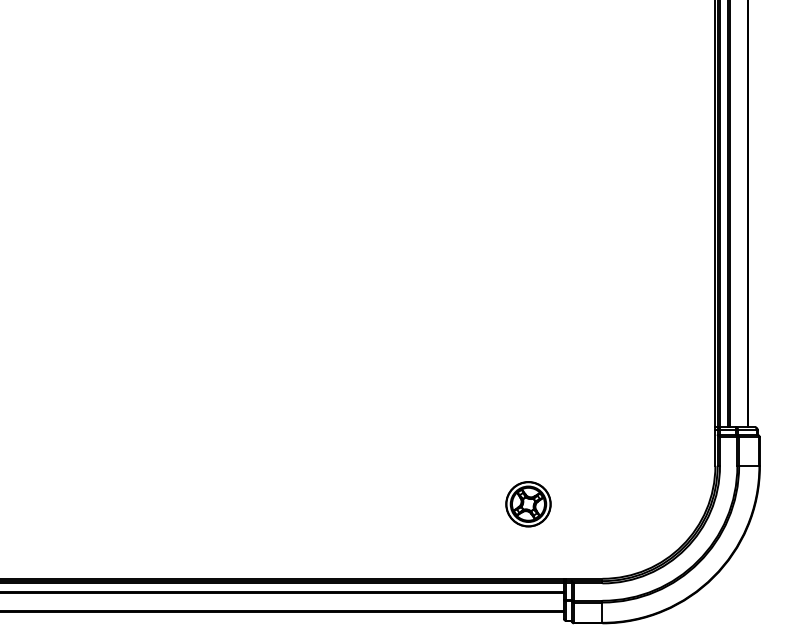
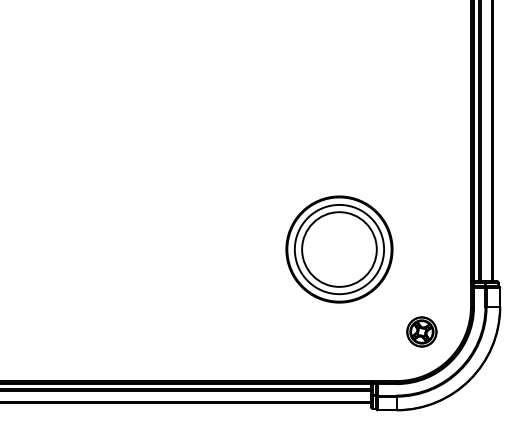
part: (515, 378) -> (339, 249), added
part: (527, 503) -> (421, 331), moved

